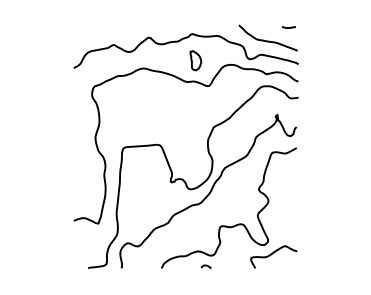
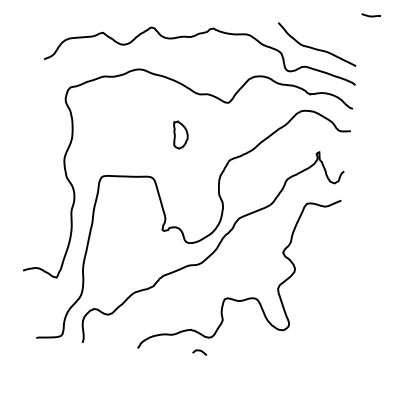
line: (288, 27) -> (370, 15), moved
part: (195, 60) -> (179, 134), moved
curve: (272, 254) -> (293, 344), removed

